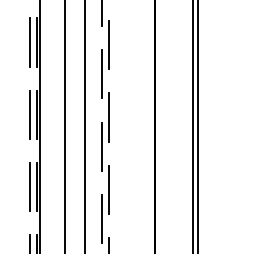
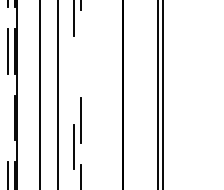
line: (108, 117) -> (80, 53), removed
line: (101, 146) -> (73, 80), removed
line: (30, 187) -> (8, 118), removed

